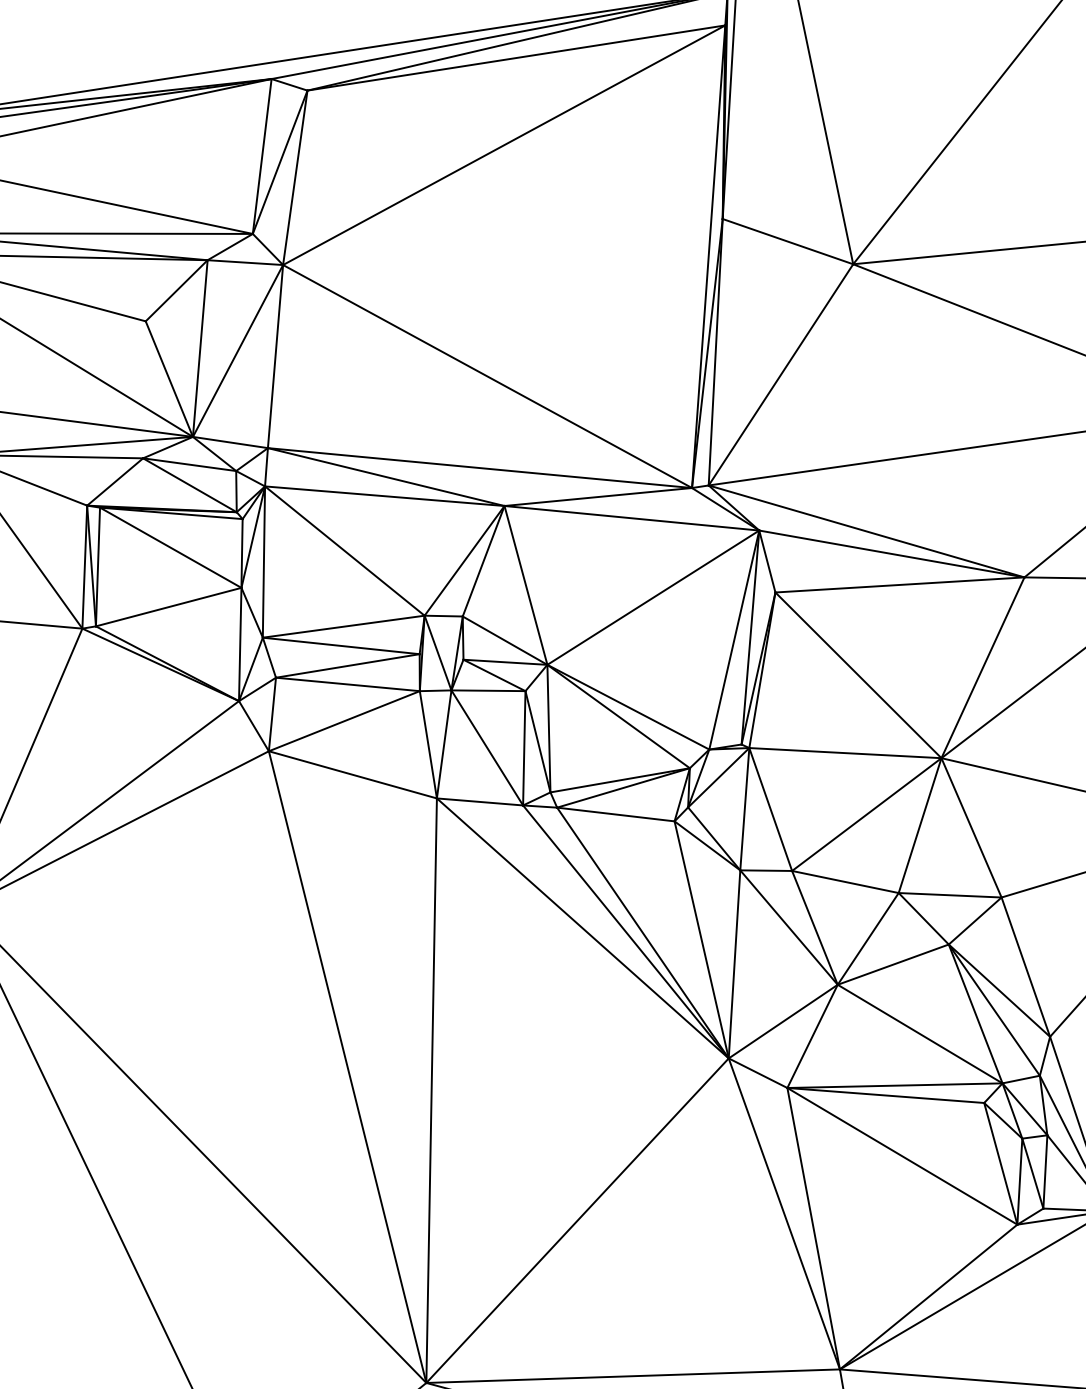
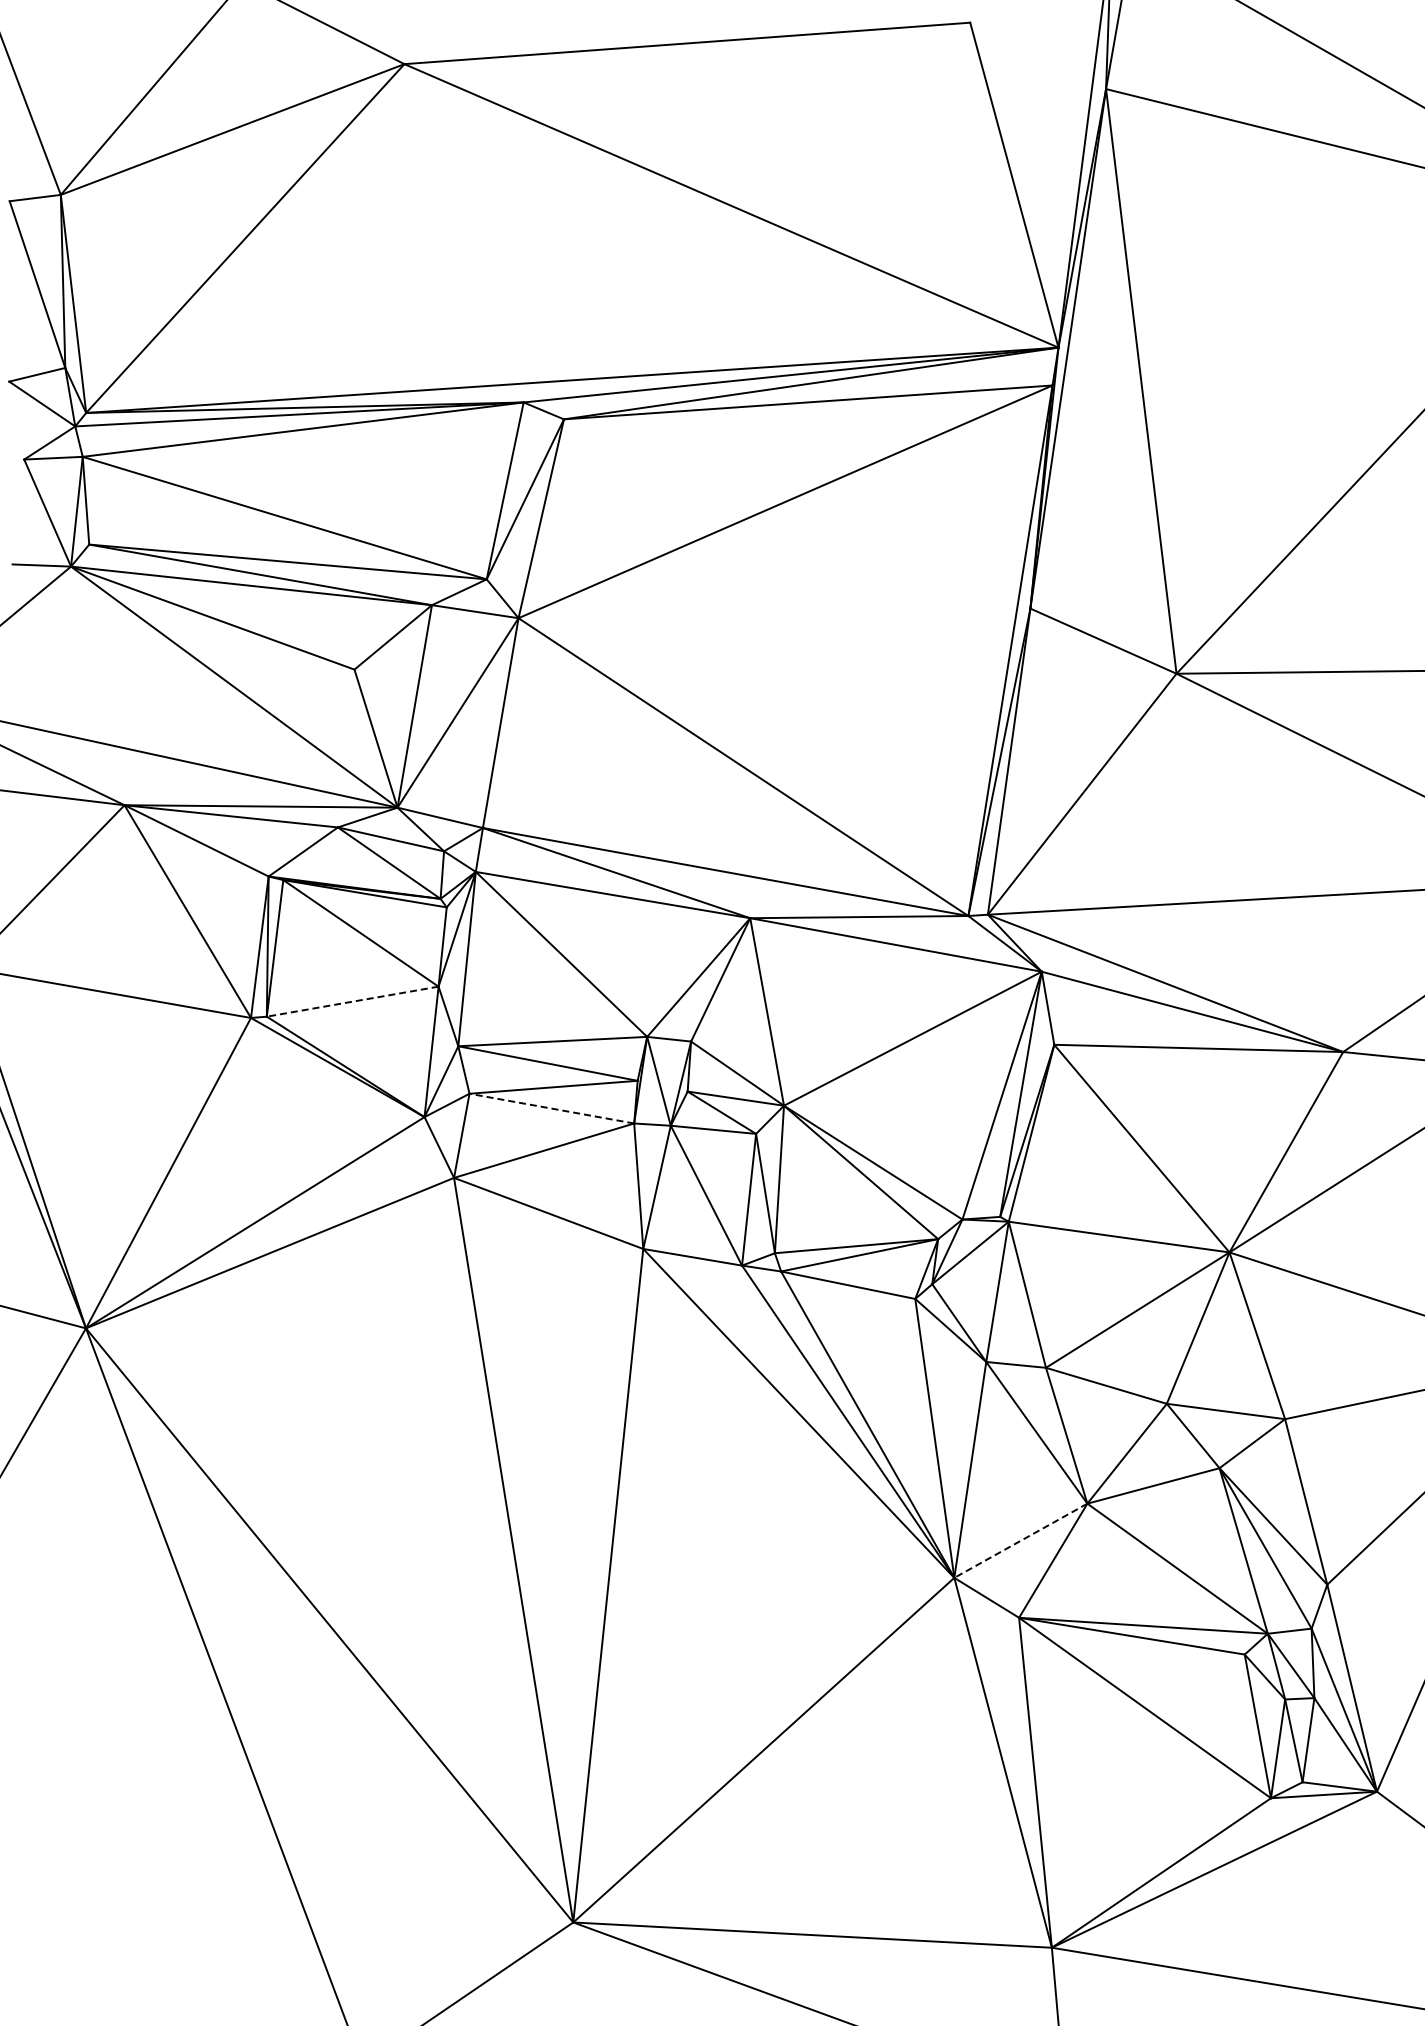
line: (168, 606) -> (352, 1001), solid -> dashed
line: (347, 684) -> (551, 1108), solid -> dashed
line: (782, 1022) -> (1020, 1541), solid -> dashed

